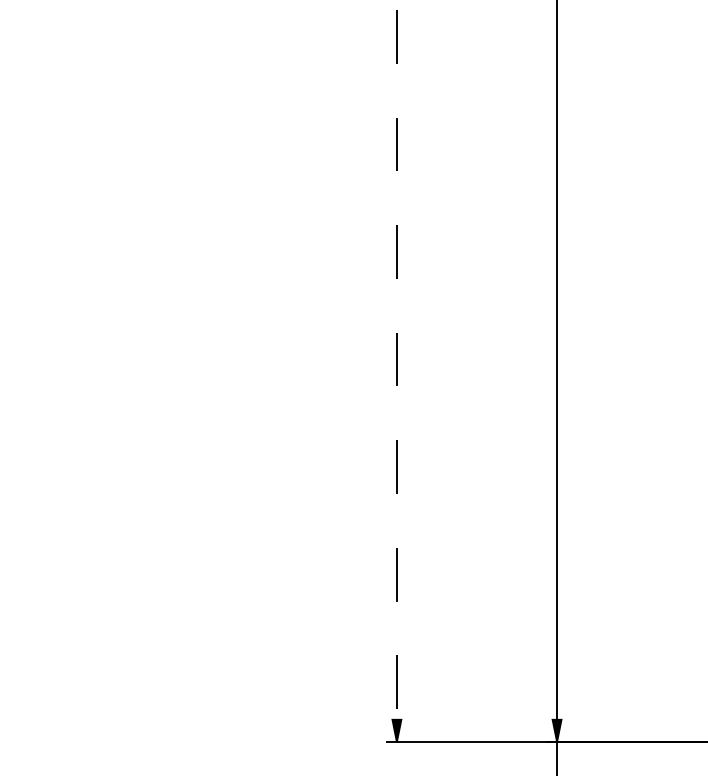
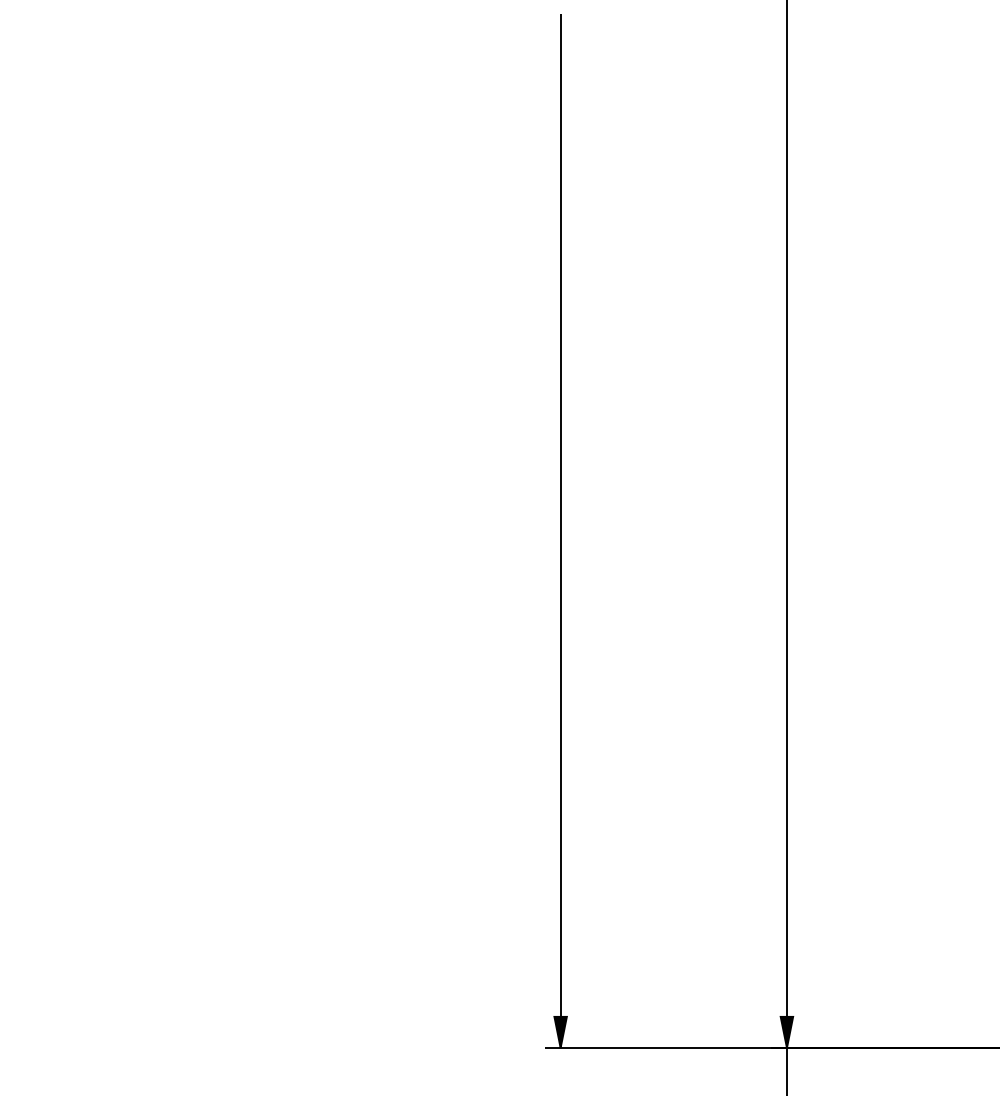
line: (396, 364) -> (560, 515), dashed -> solid

